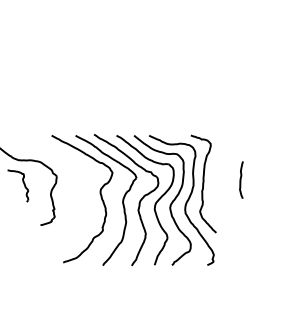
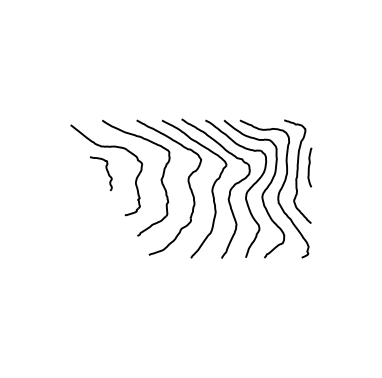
curve: (241, 180) -> (309, 167), moved
part: (74, 191) -> (160, 179), added

